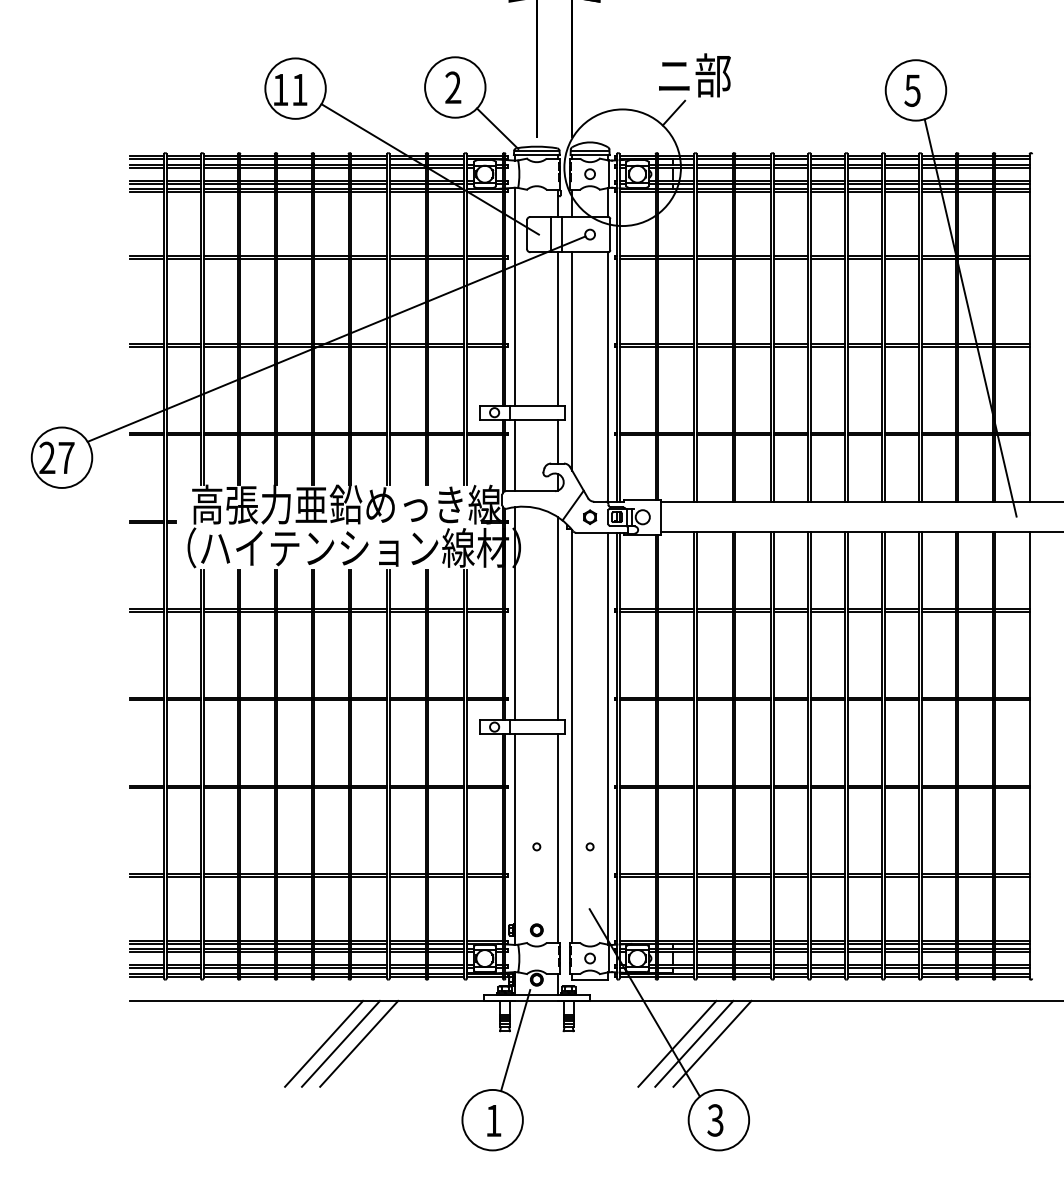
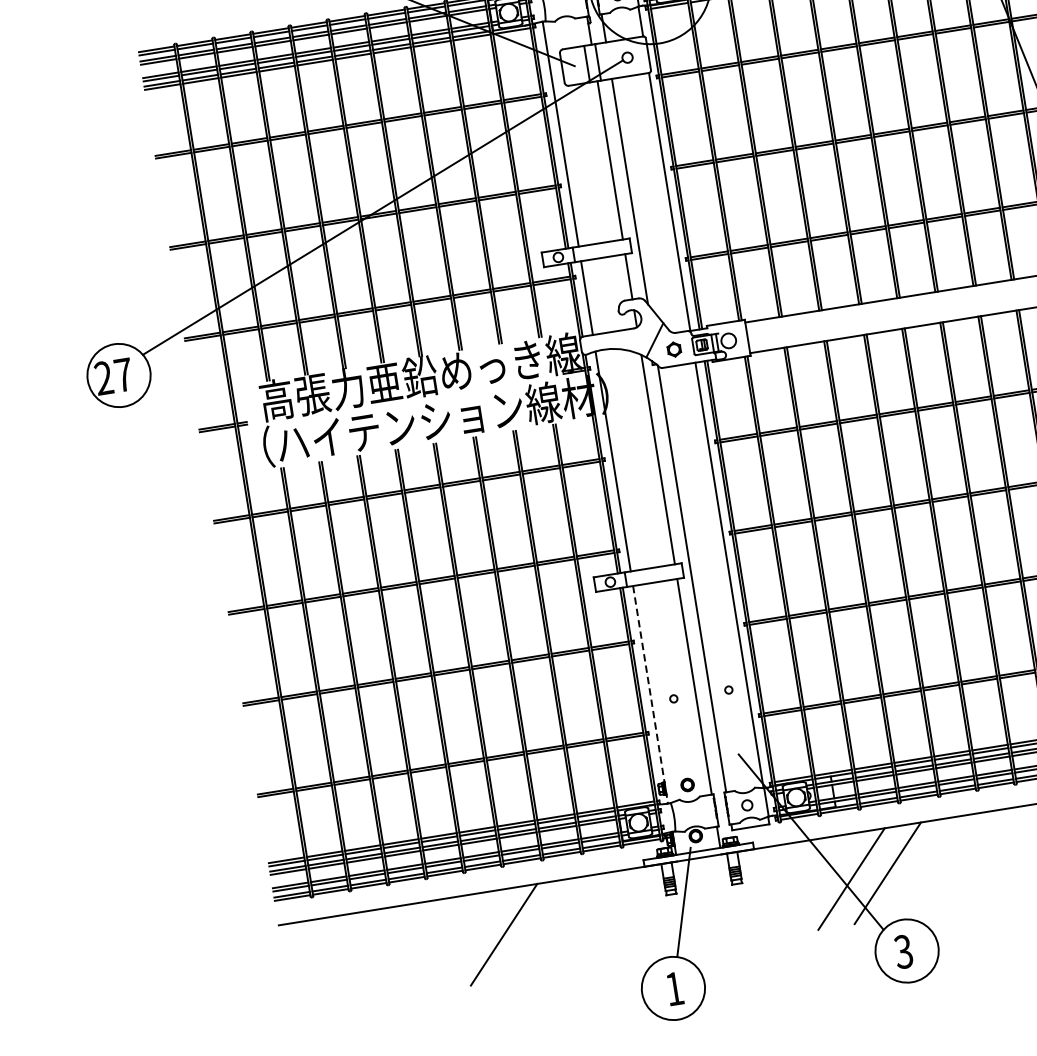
line: (515, 840) -> (650, 695), solid -> dashed
line: (324, 1043) -> (487, 937), removed
line: (359, 1043) -> (523, 931), removed
line: (694, 1043) -> (869, 875), removed

